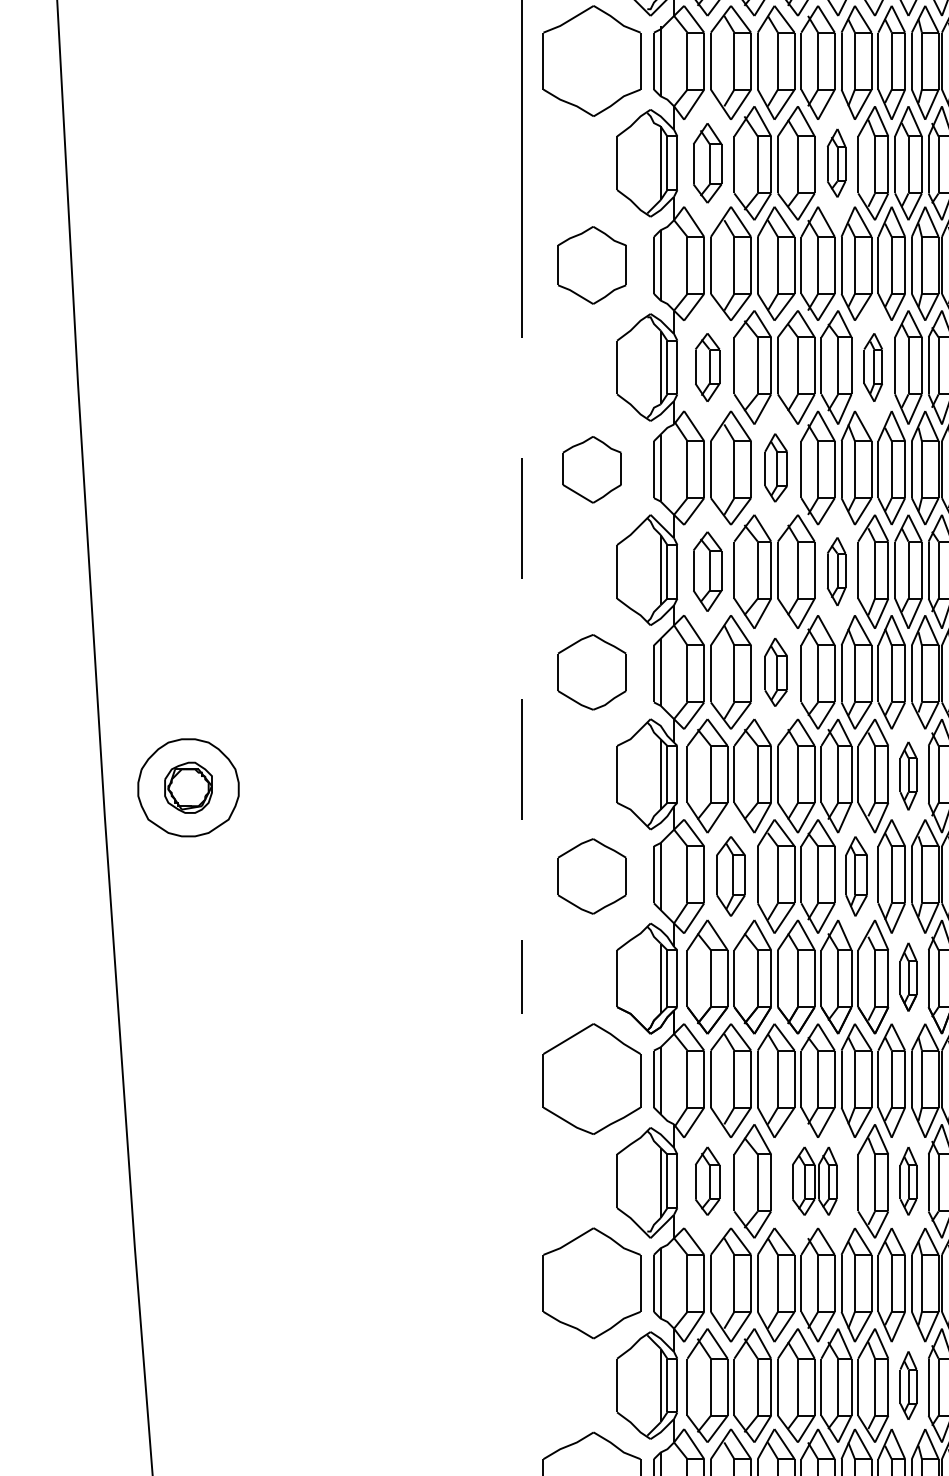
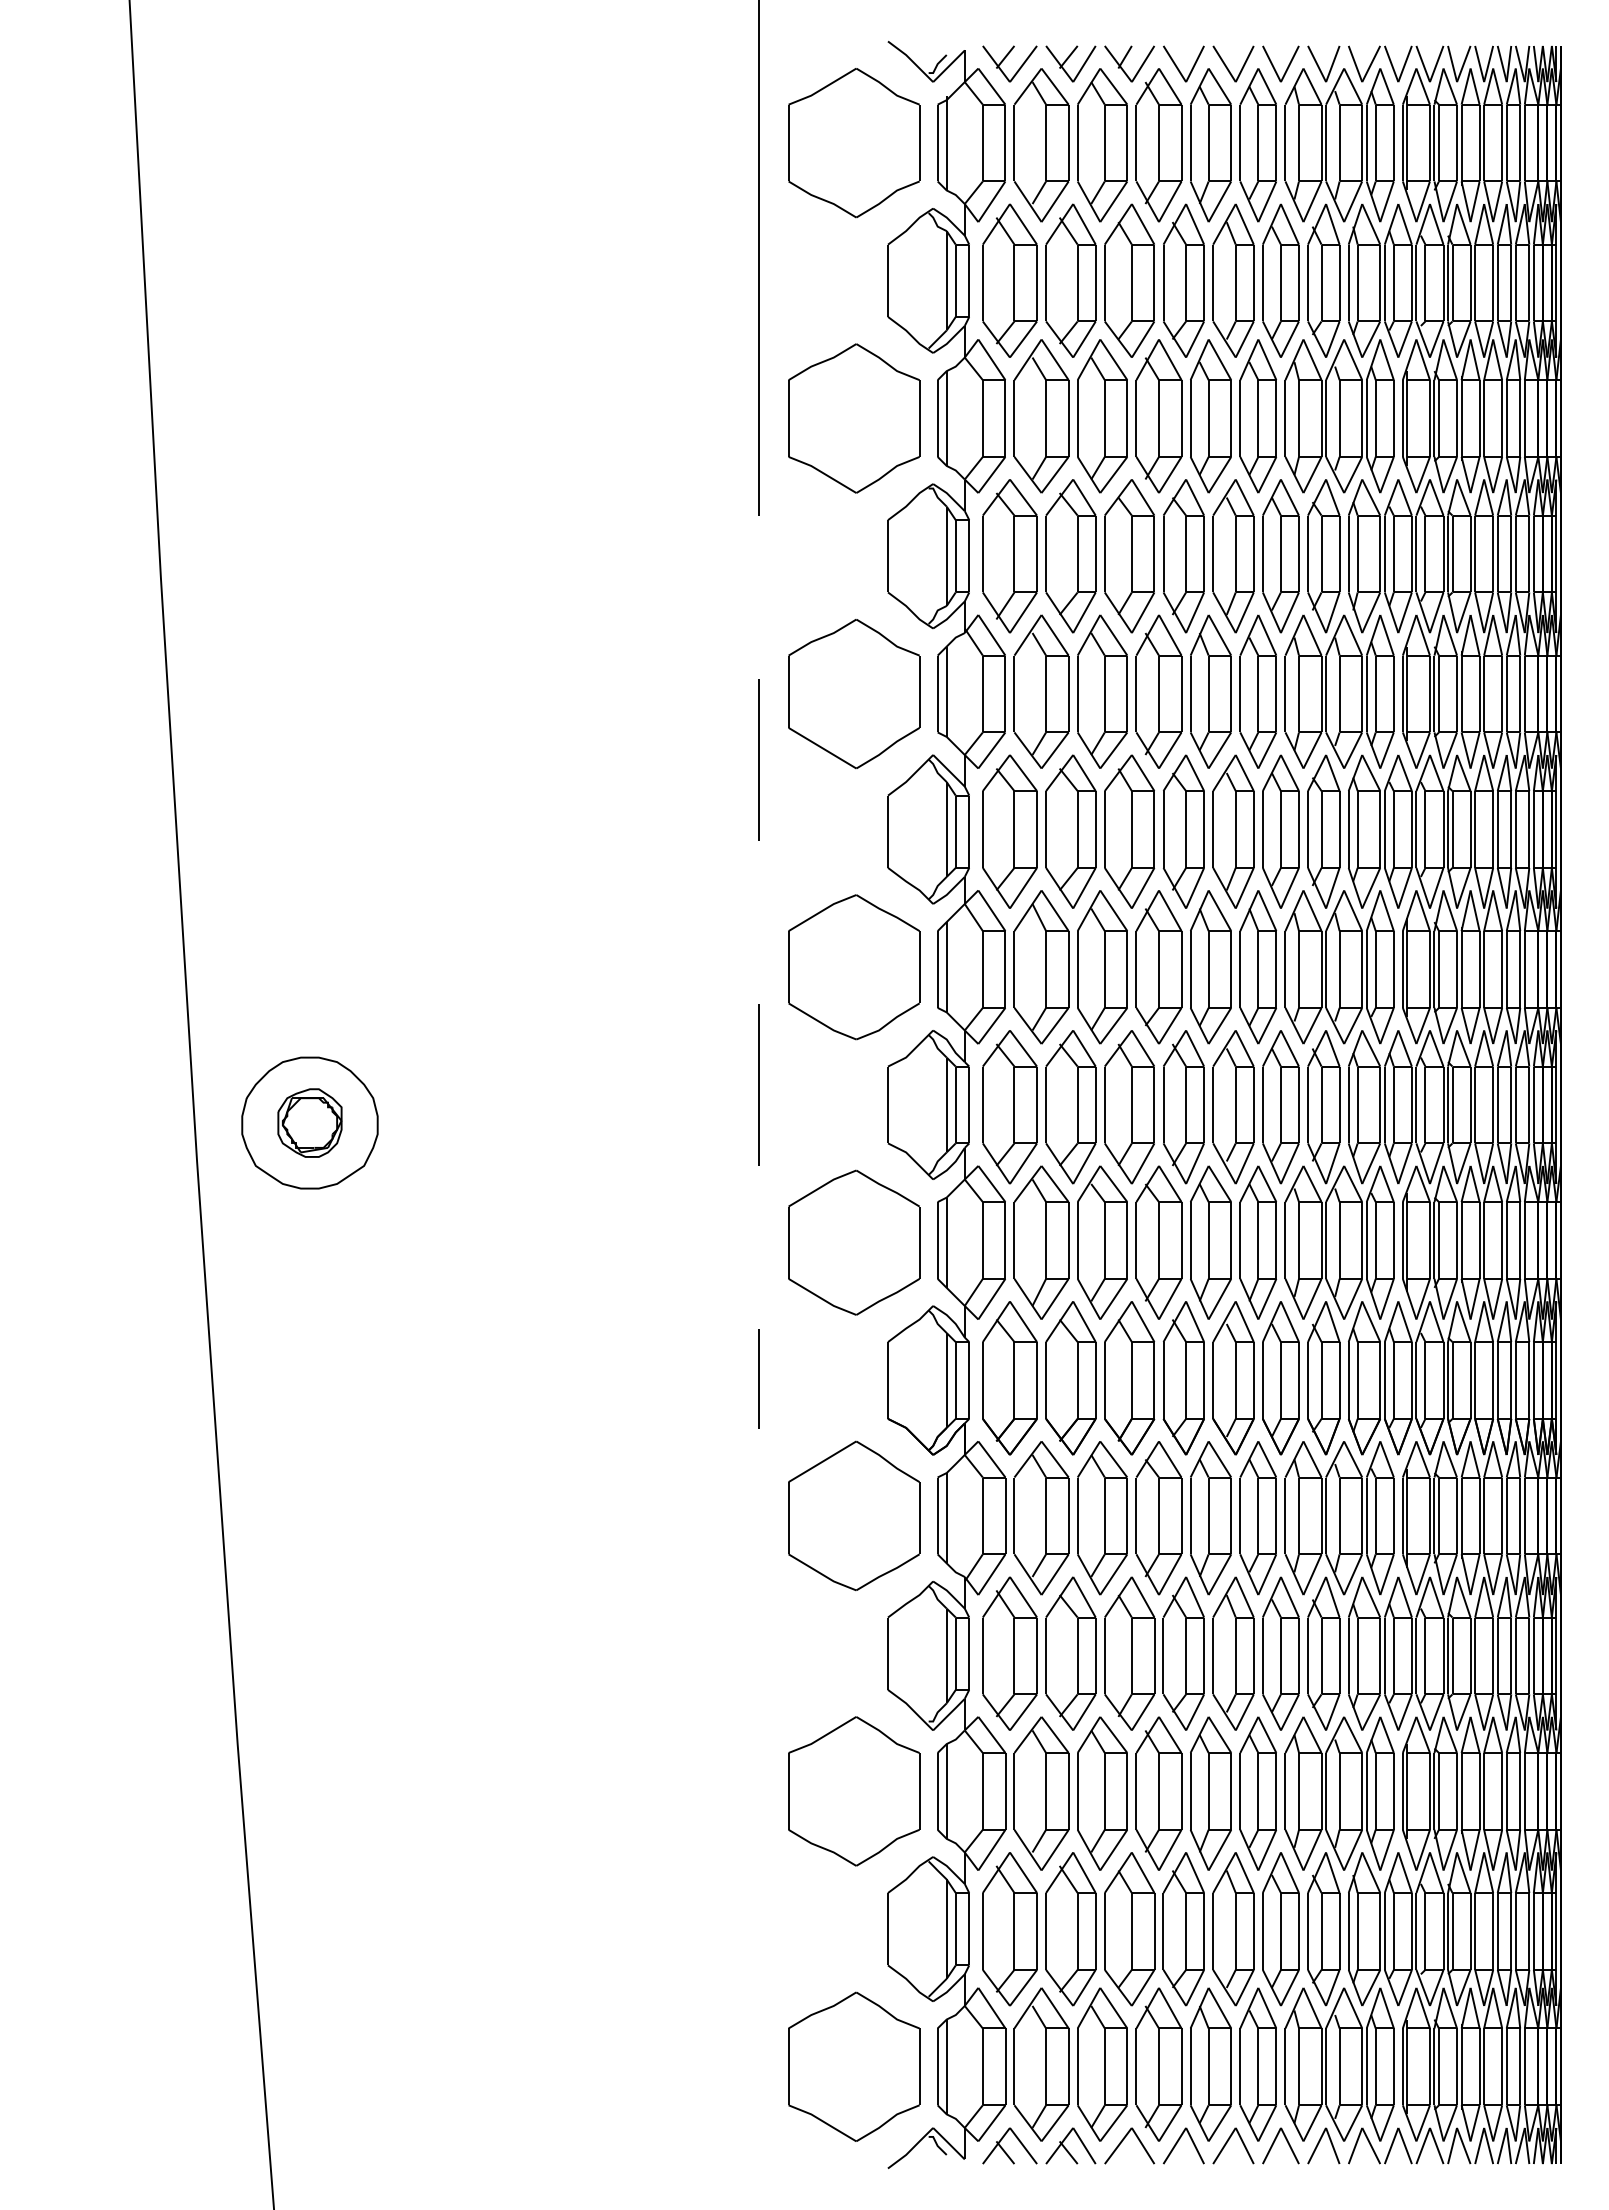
part: (707, 163) -> (1009, 280), size x1.43
part: (836, 163) -> (1183, 280), size x1.67
part: (592, 265) -> (854, 418), size x1.43
part: (707, 367) -> (1009, 556), size x1.67
part: (873, 367) -> (1233, 556), size x1.67
part: (776, 467) -> (1102, 691), size x1.67
part: (592, 470) -> (854, 694), size x1.67
part: (707, 571) -> (1009, 831), size x1.43
part: (836, 571) -> (1183, 831), size x1.67
part: (592, 672) -> (854, 967), size x1.43
part: (776, 672) -> (1102, 967), size x1.67
part: (908, 776) -> (1280, 1107), size x1.67
part: (592, 876) -> (854, 1242), size x1.43
part: (730, 876) -> (1041, 1242), size x1.43
part: (856, 876) -> (1210, 1242), size x1.43
part: (908, 977) -> (1280, 1378), size x1.67
part: (707, 1181) -> (1009, 1653), size x1.67
part: (814, 1181) -> (1154, 1653), size x1.67
part: (908, 1181) -> (1280, 1653), size x1.67
part: (908, 1385) -> (1280, 1929), size x1.67

